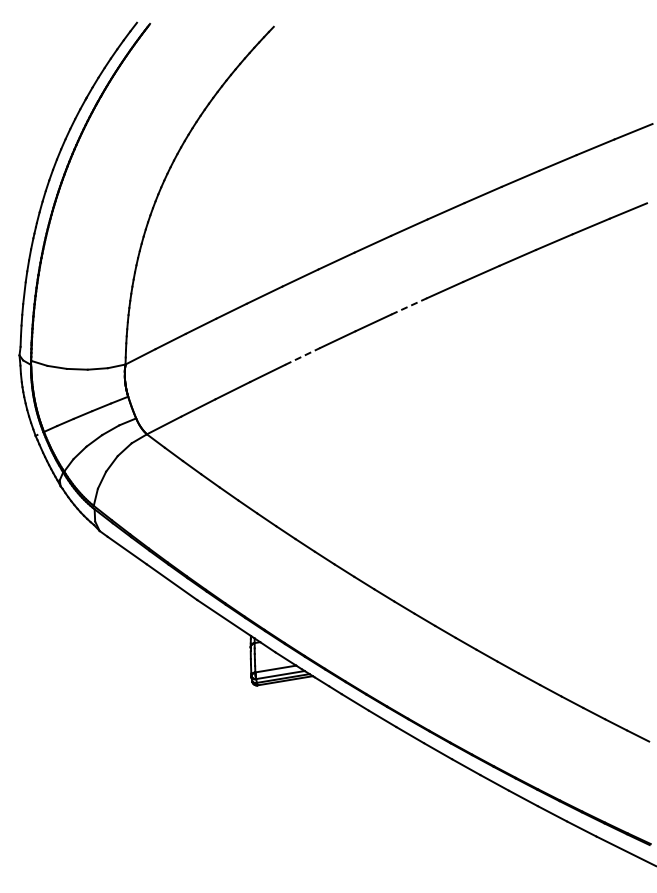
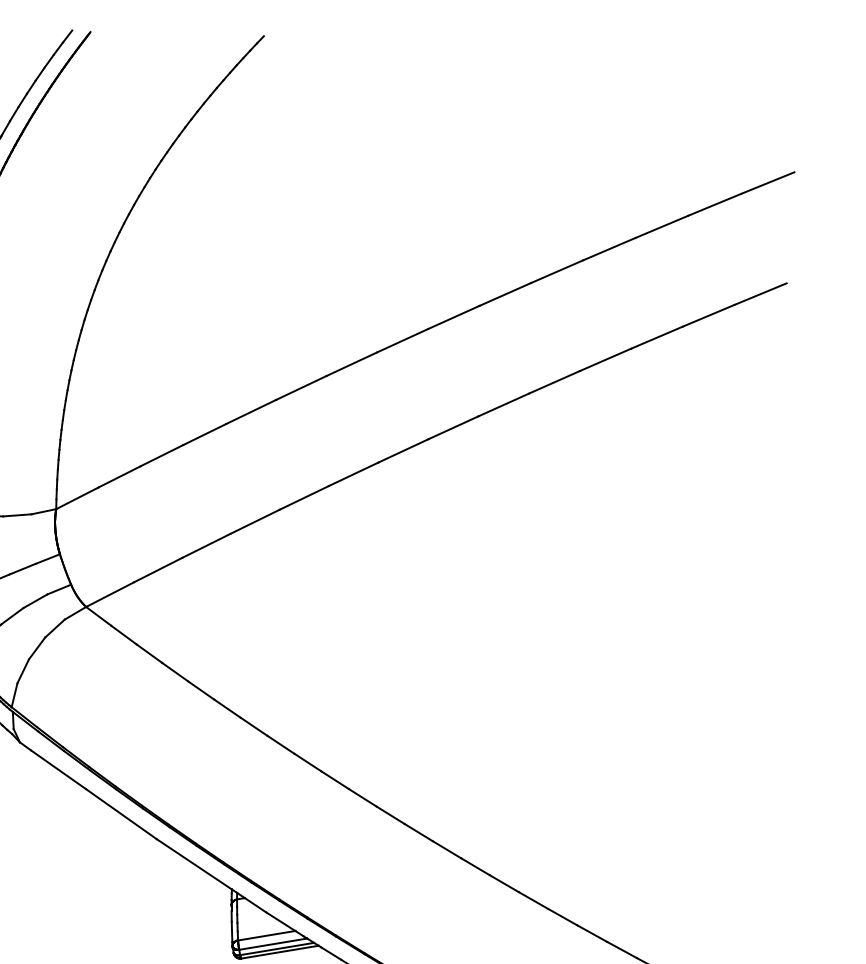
line: (409, 306) -> (453, 427), dashed -> solid
line: (302, 356) -> (304, 497), dashed -> solid

